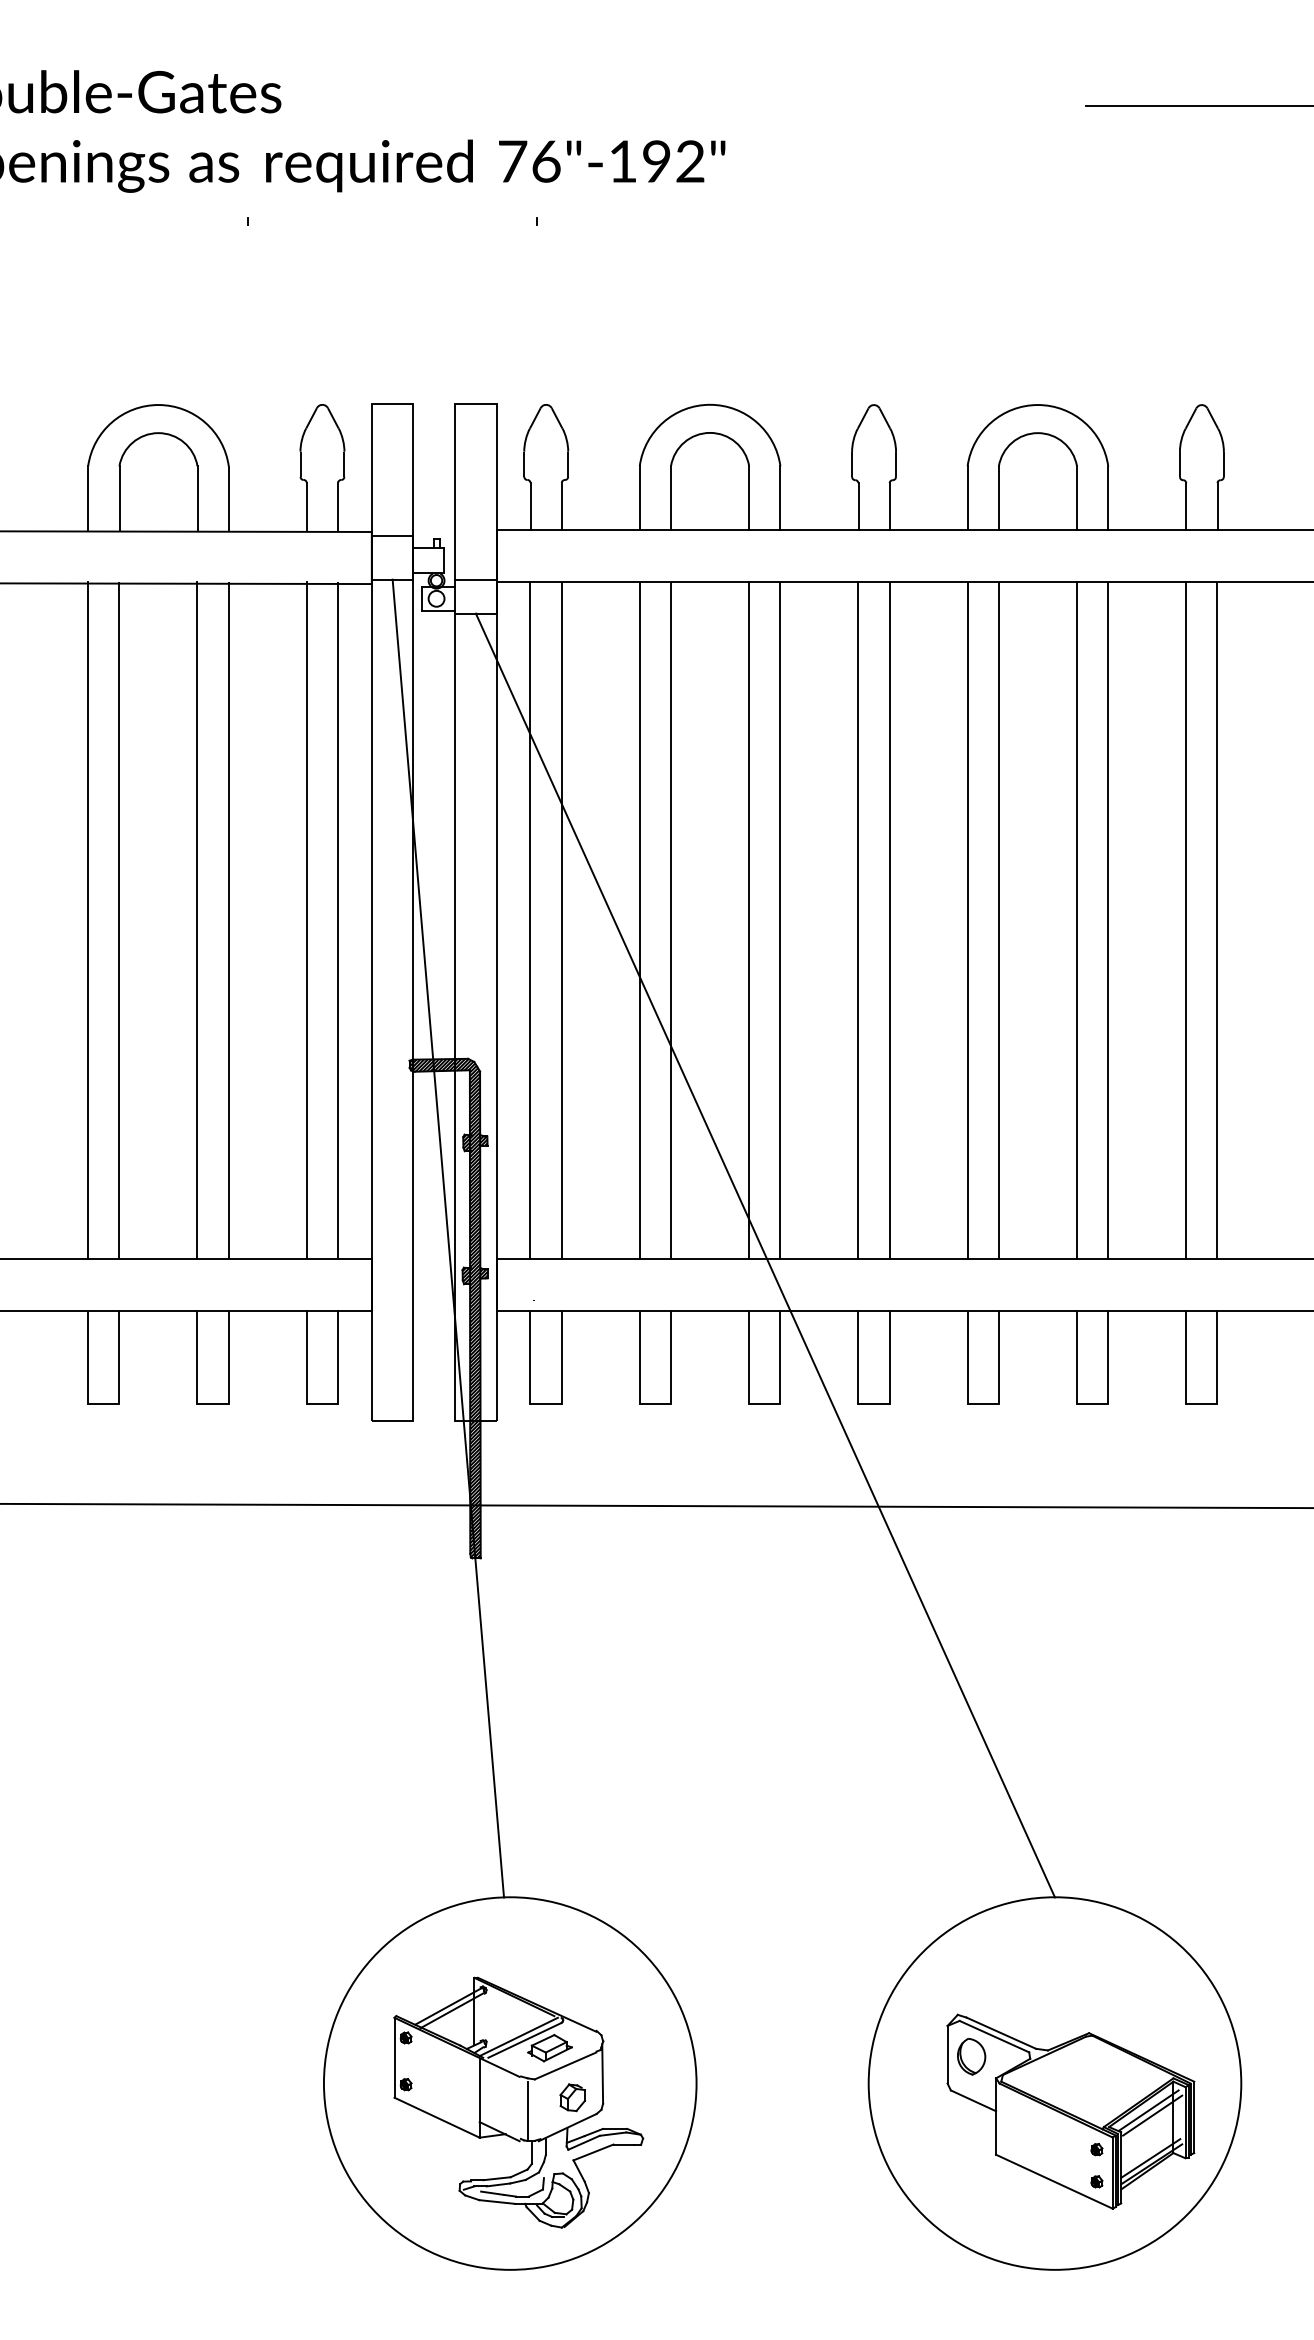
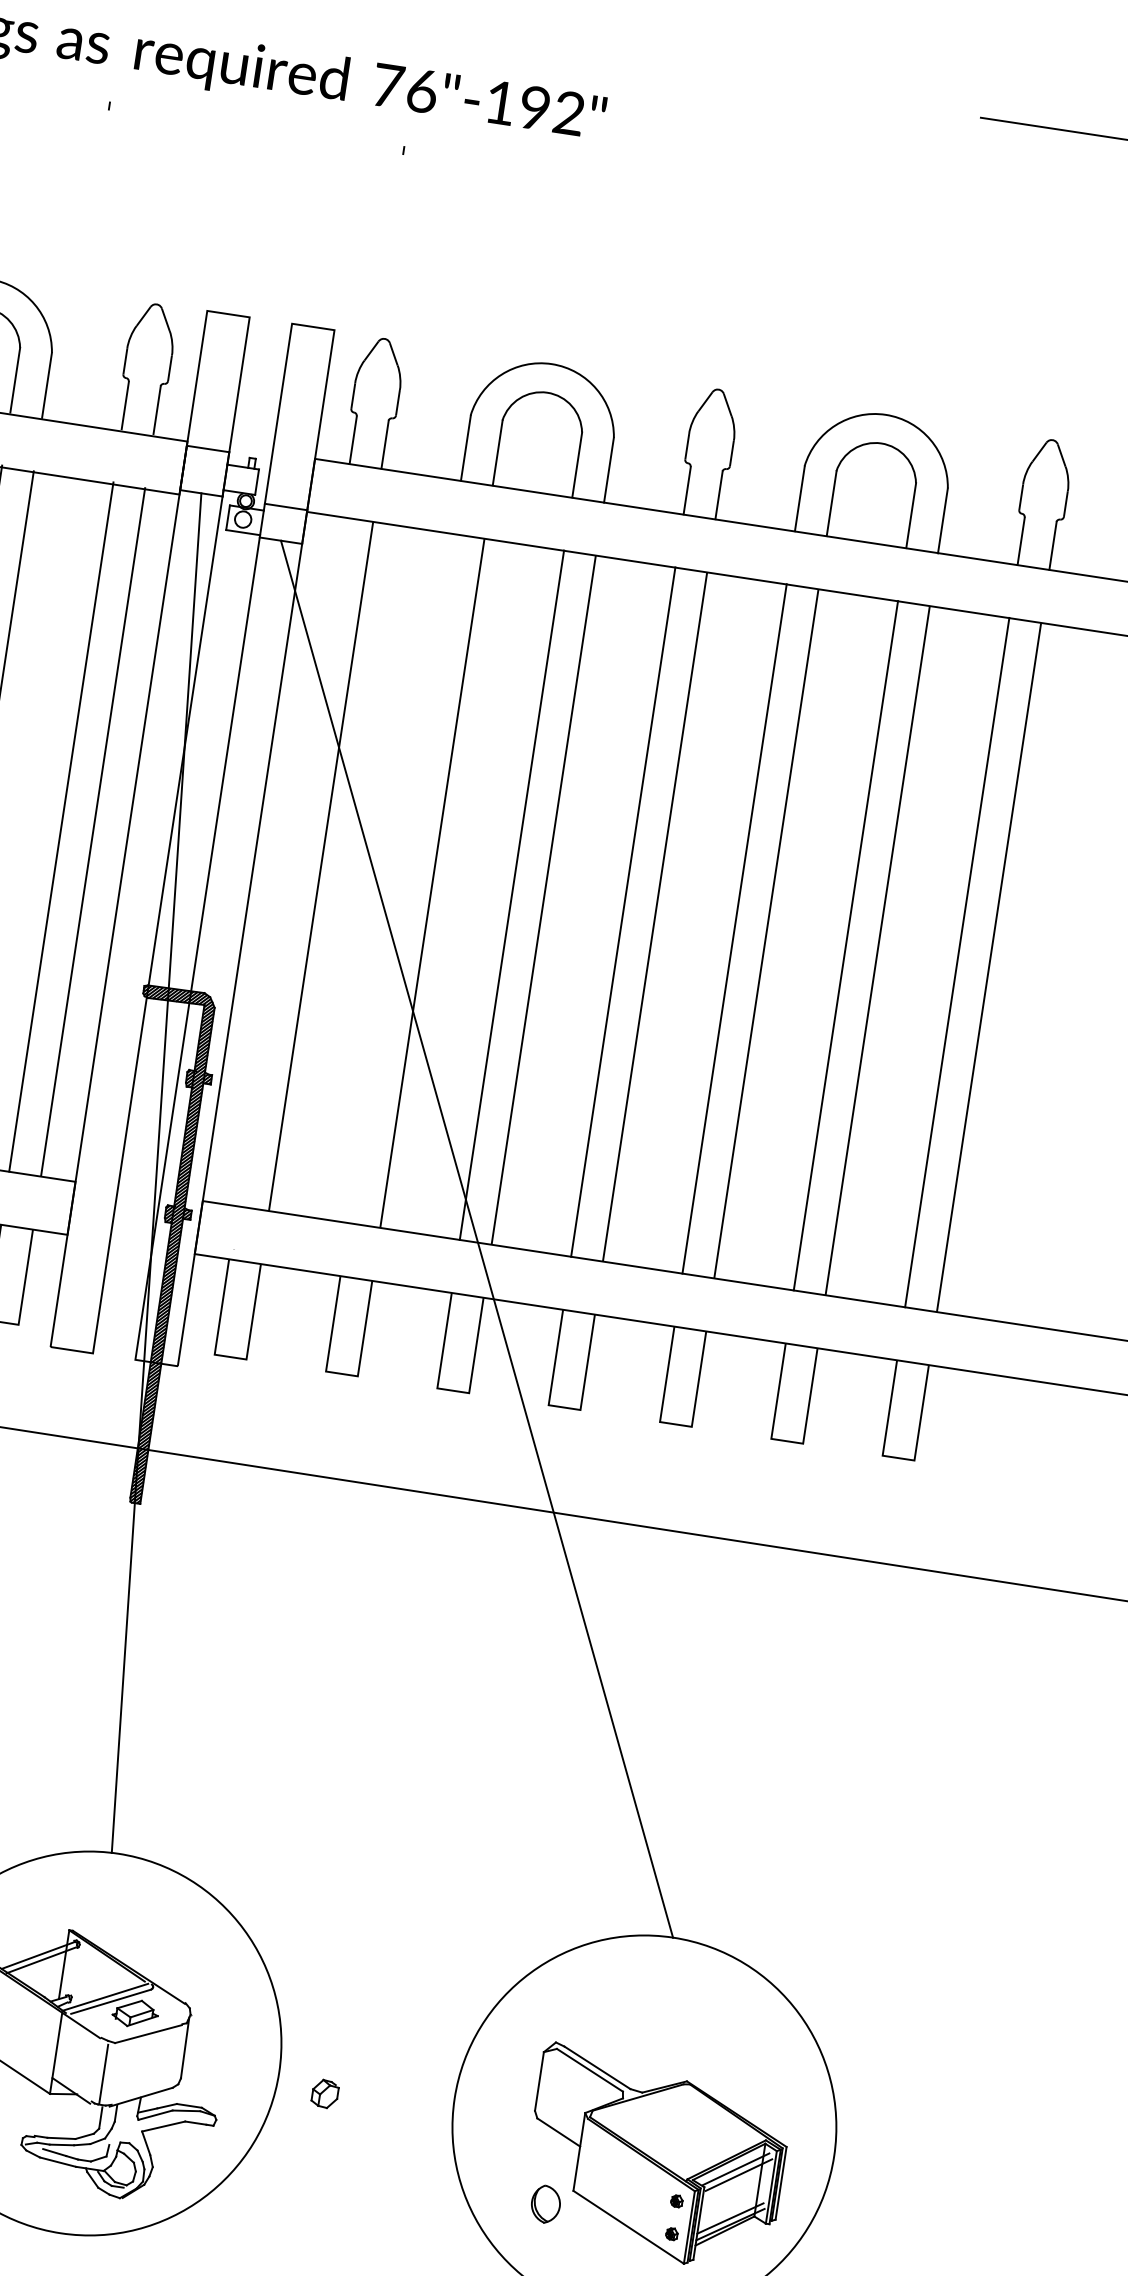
line: (530, 919) -> (289, 860), removed
line: (639, 919) -> (400, 877), removed
part: (971, 2056) -> (545, 2204), moved
part: (572, 2097) -> (324, 2093), moved

